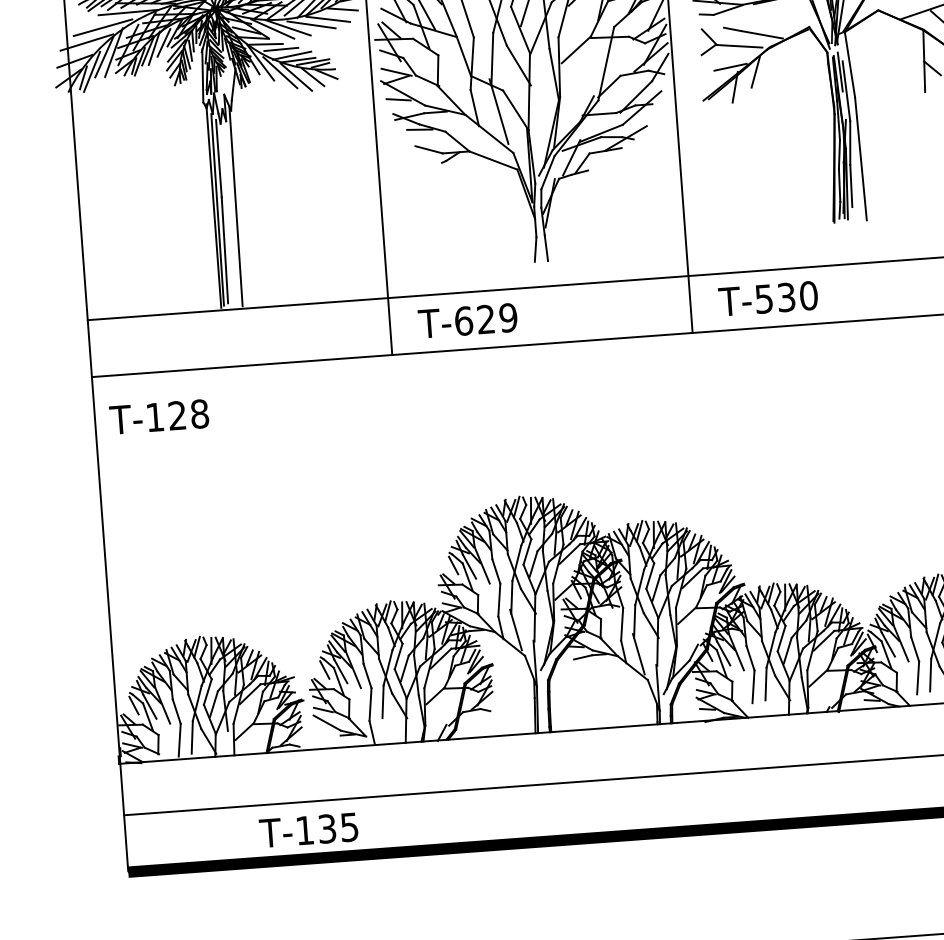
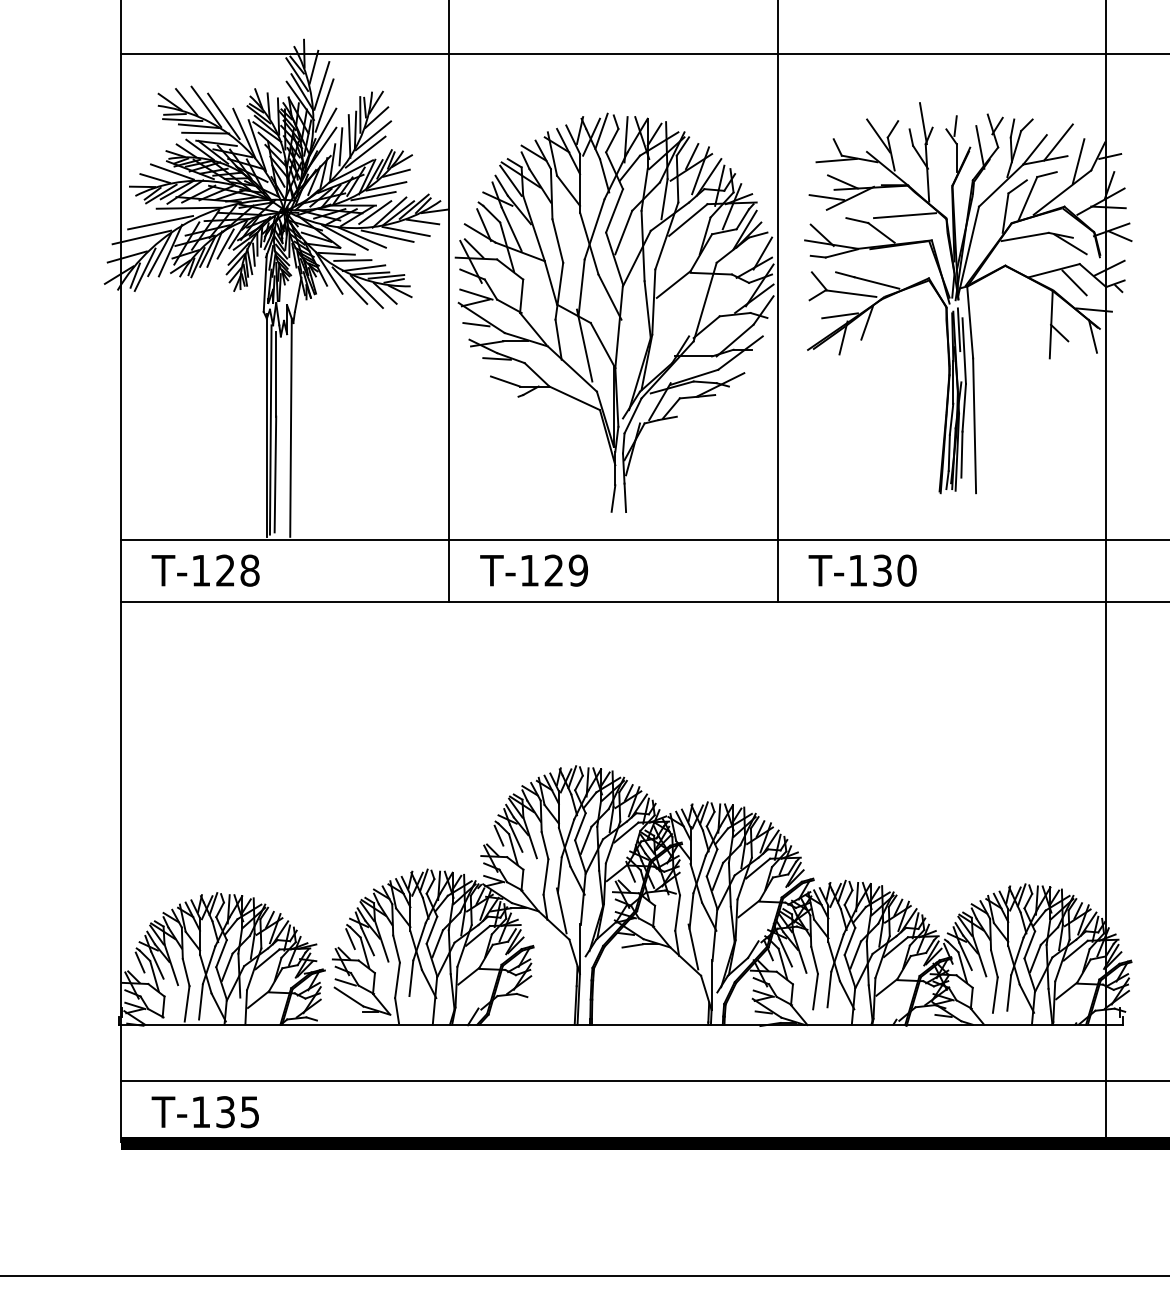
text: (764, 298) -> (858, 570), T-530 -> T-130
text: (463, 321) -> (529, 570), T-629 -> T-129
text: (159, 416) -> (205, 570), moved
text: (308, 830) -> (204, 1112), moved

